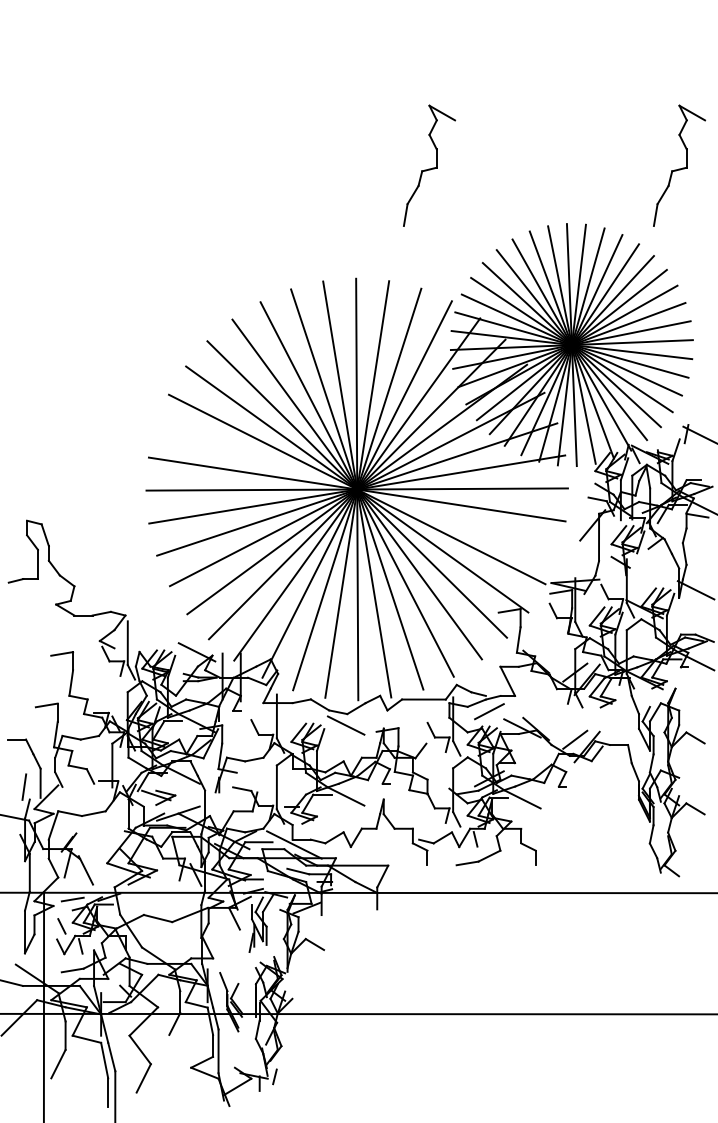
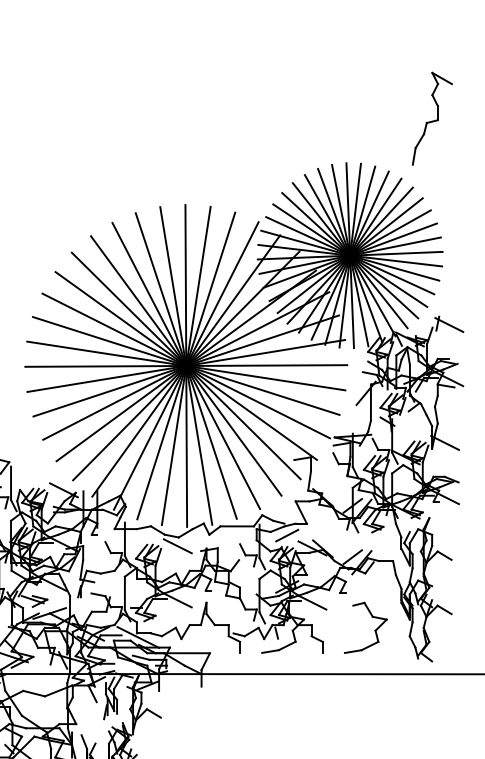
part: (429, 165) -> (241, 118), removed
line: (356, 489) -> (185, 365), added
part: (604, 835) -> (375, 630), added

